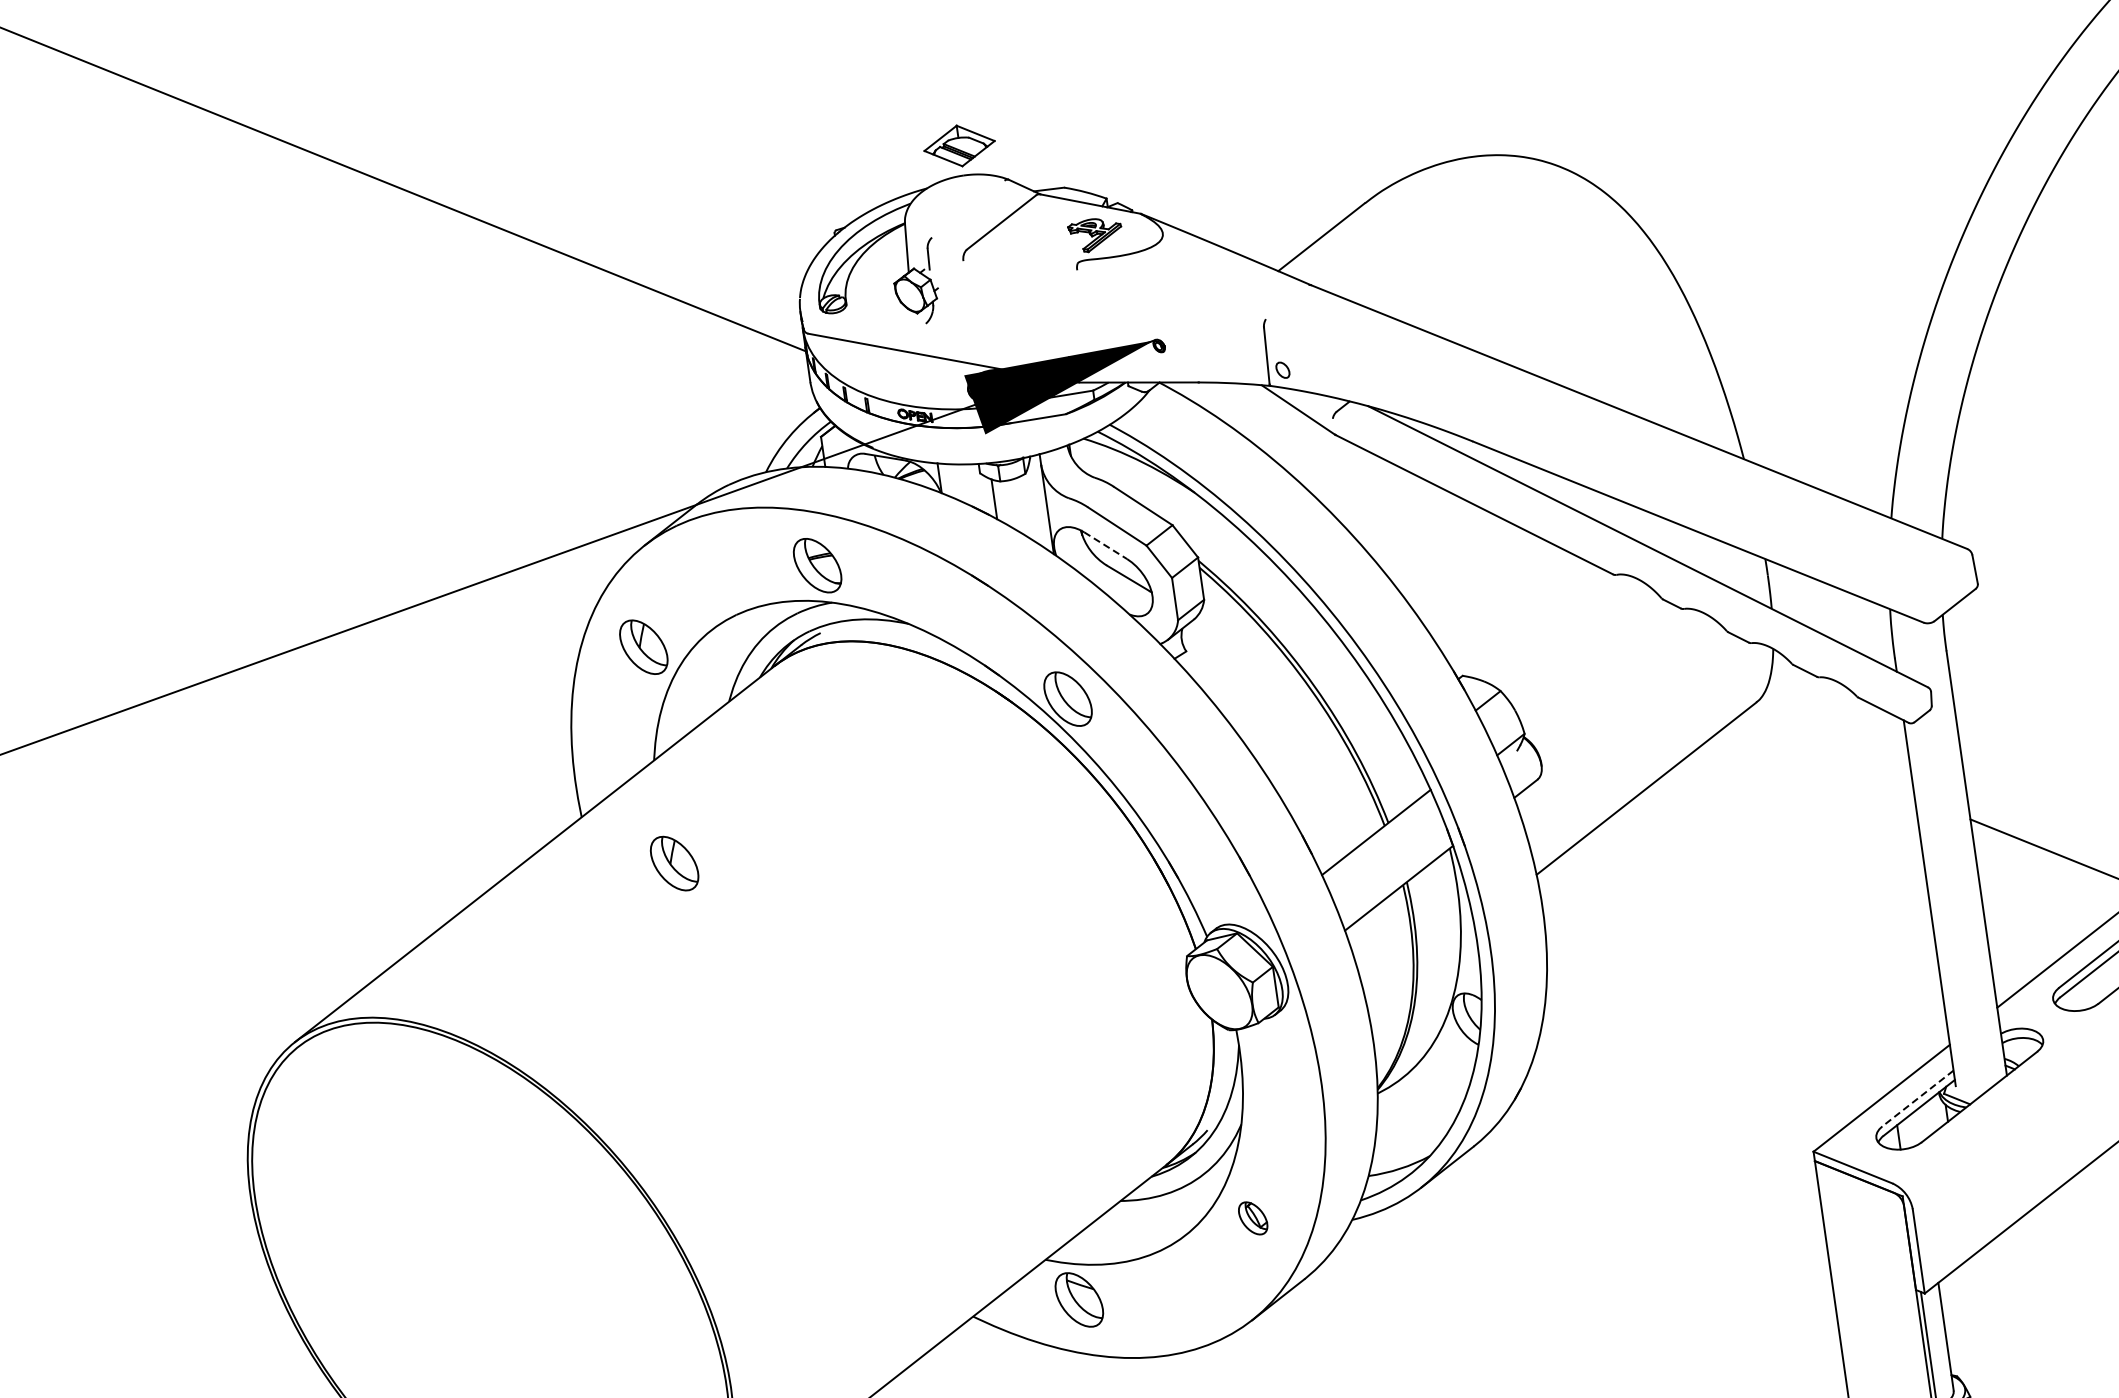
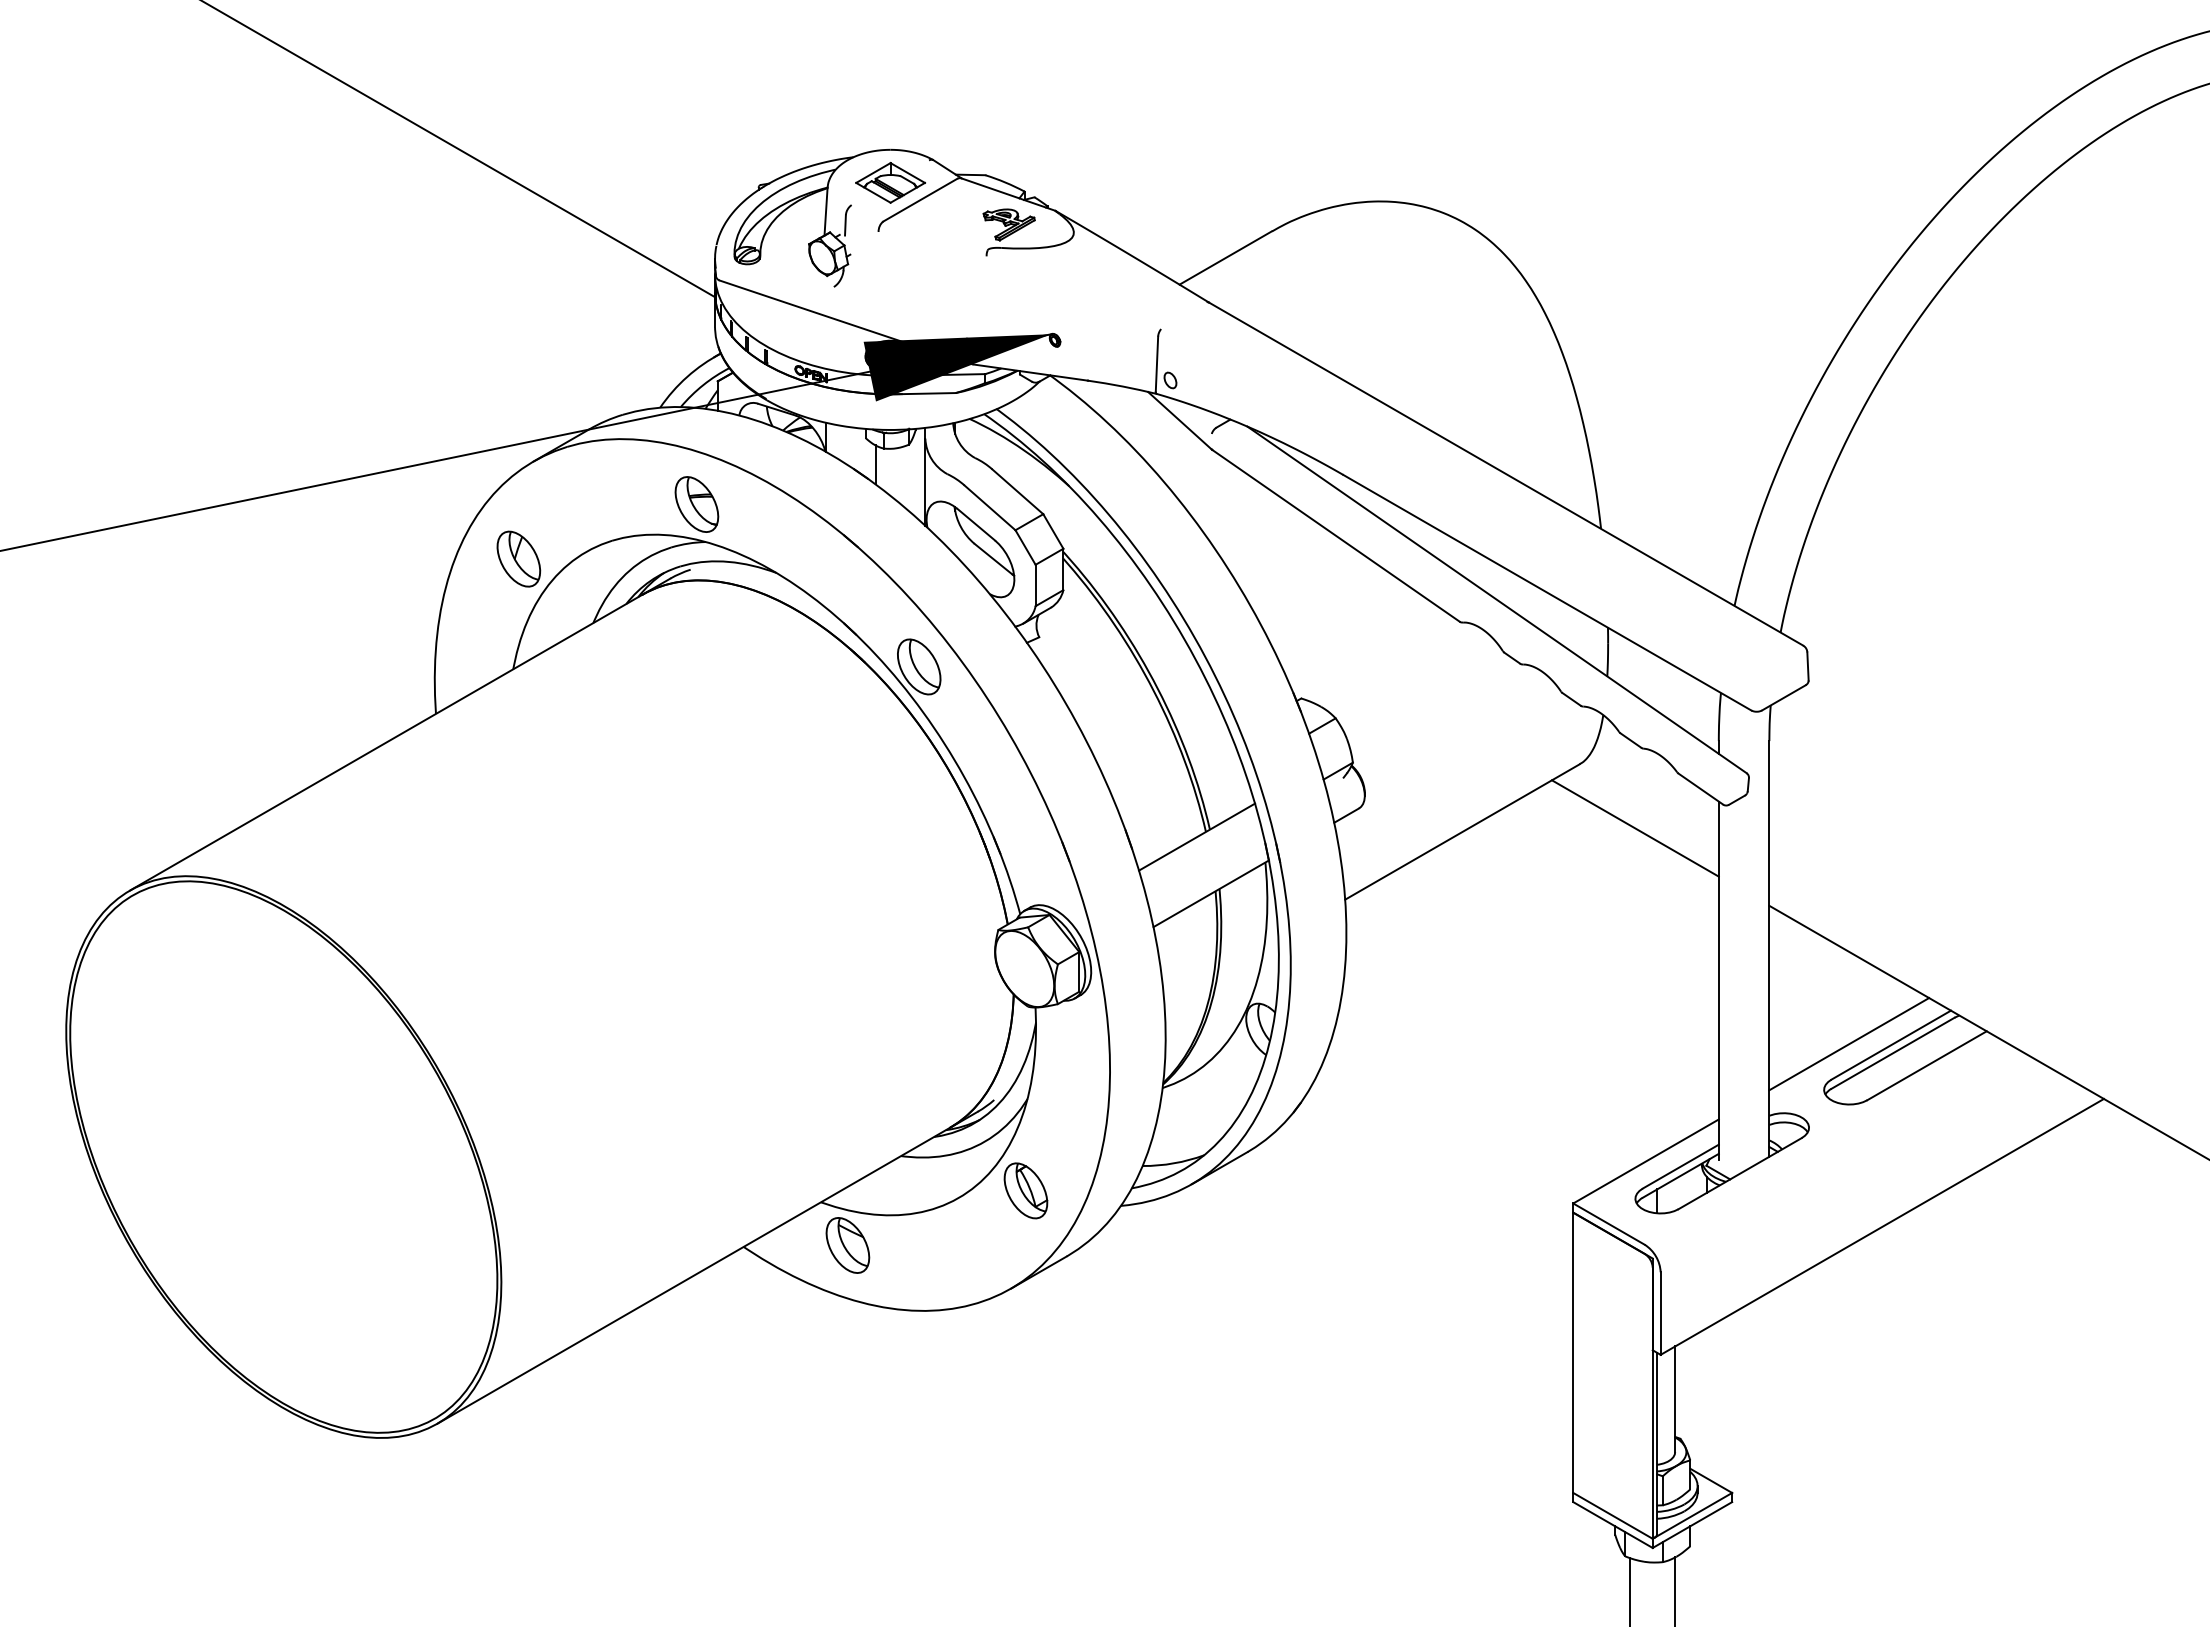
part: (959, 145) -> (890, 182), moved
line: (1105, 545) -> (976, 524), dashed -> solid
line: (1821, 760) -> (1634, 828), added
part: (674, 863) -> (518, 770), removed
line: (1917, 1098) -> (1680, 1166), dashed -> solid
part: (1252, 1218) -> (1025, 1190), size x1.67

